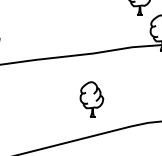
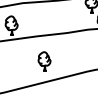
part: (91, 99) -> (44, 61), moved

